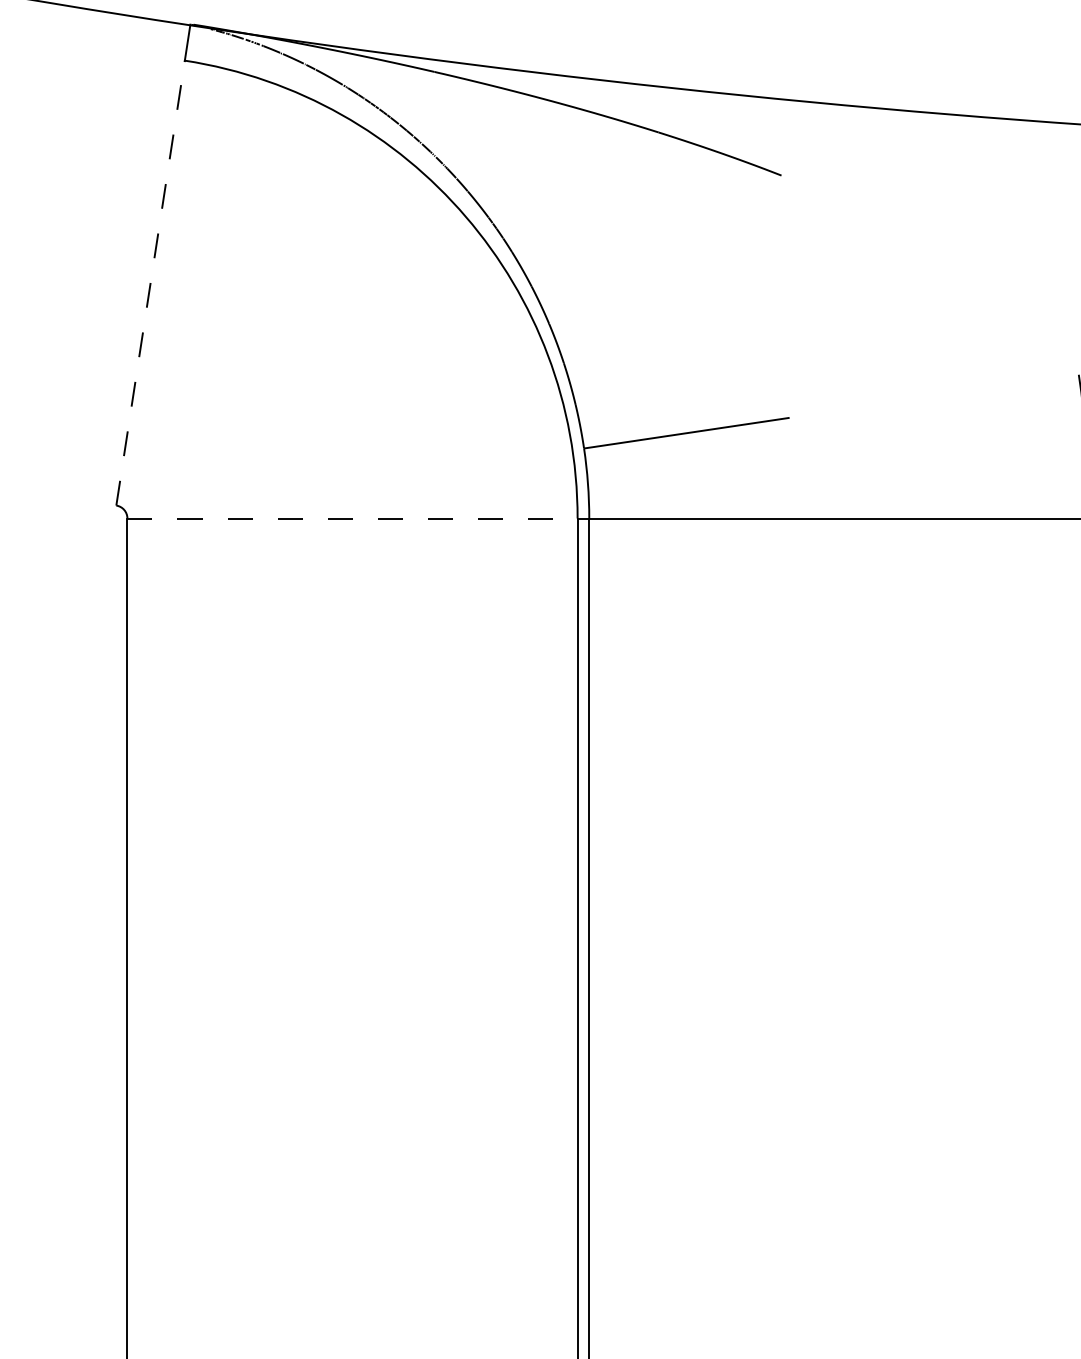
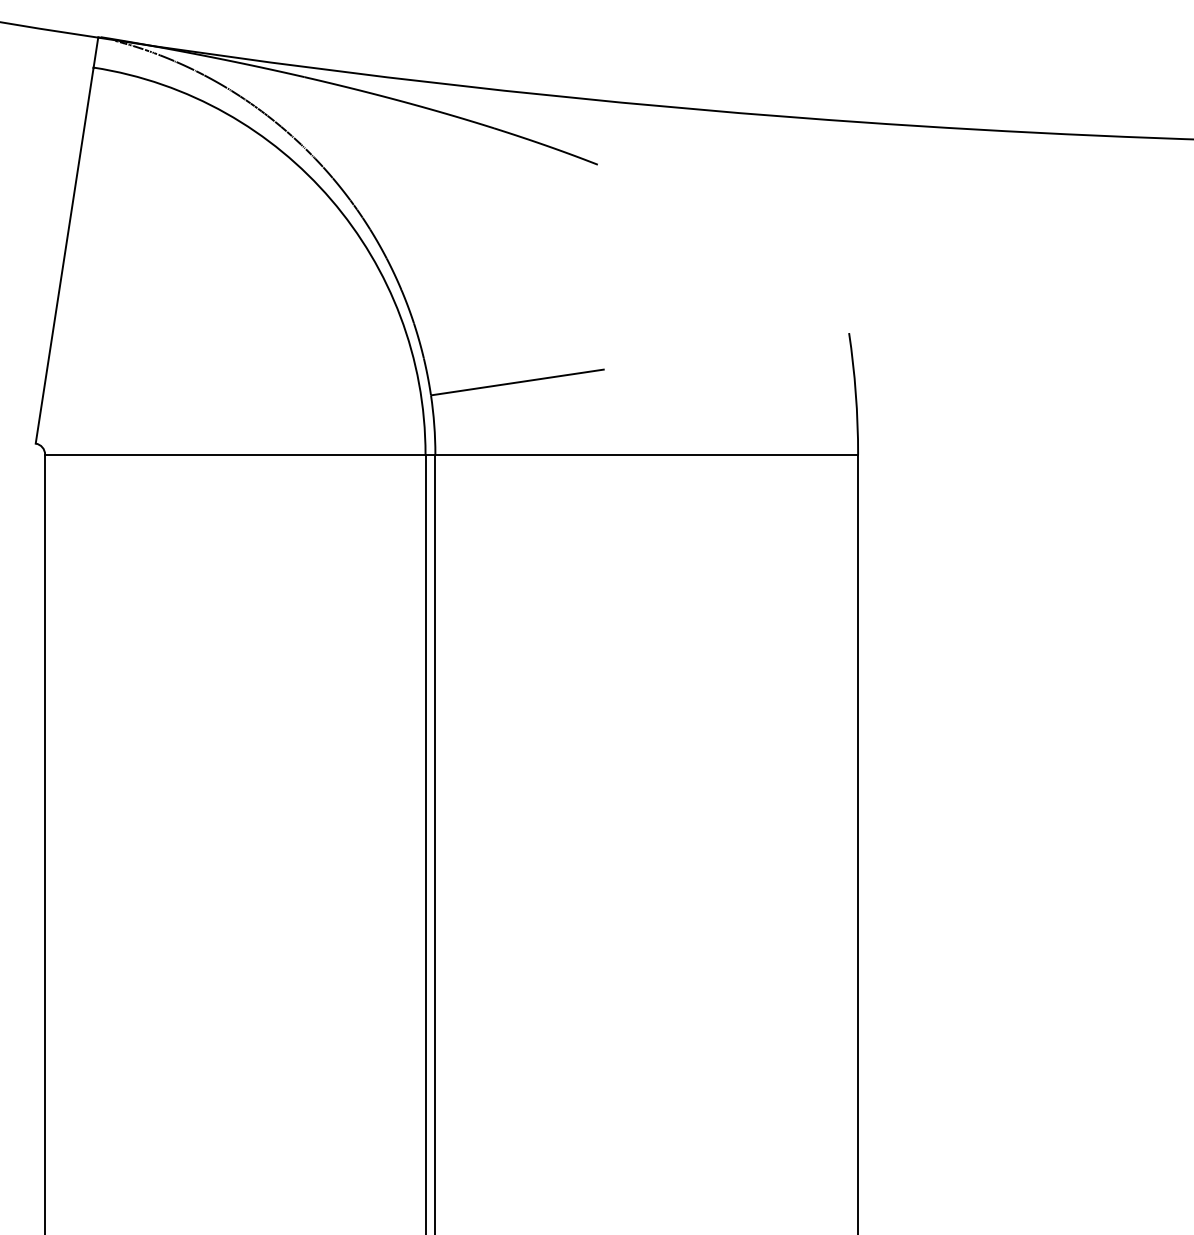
line: (150, 282) -> (64, 255), dashed -> solid
line: (352, 518) -> (235, 454), dashed -> solid

